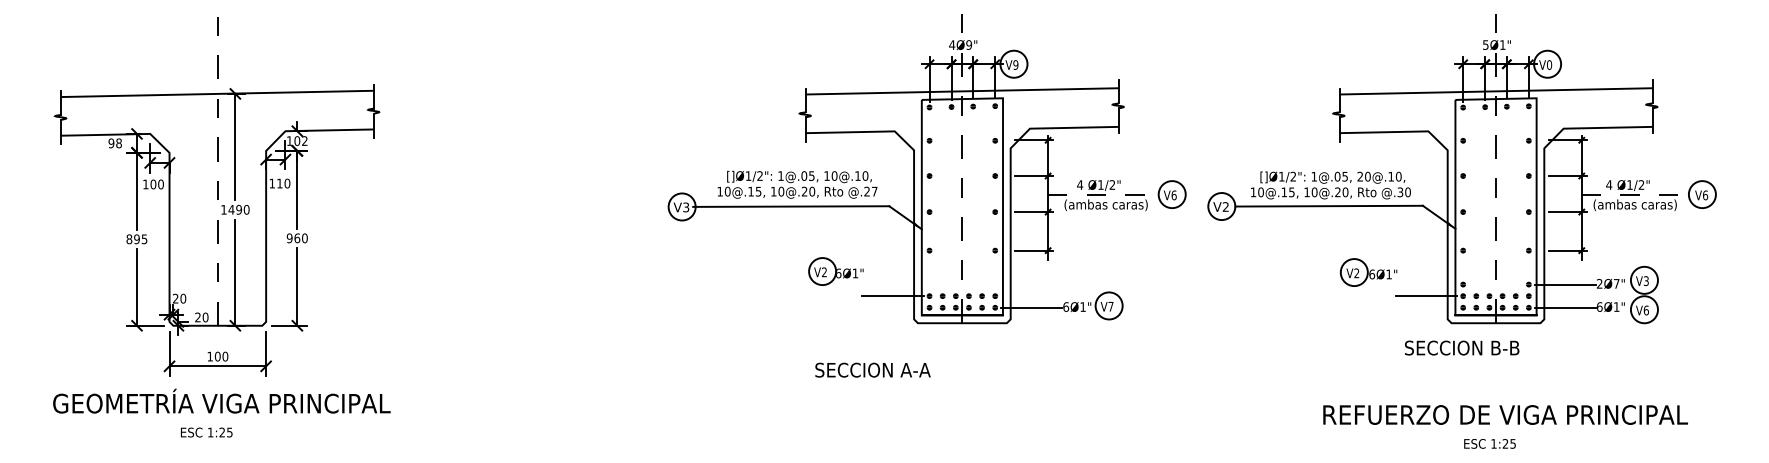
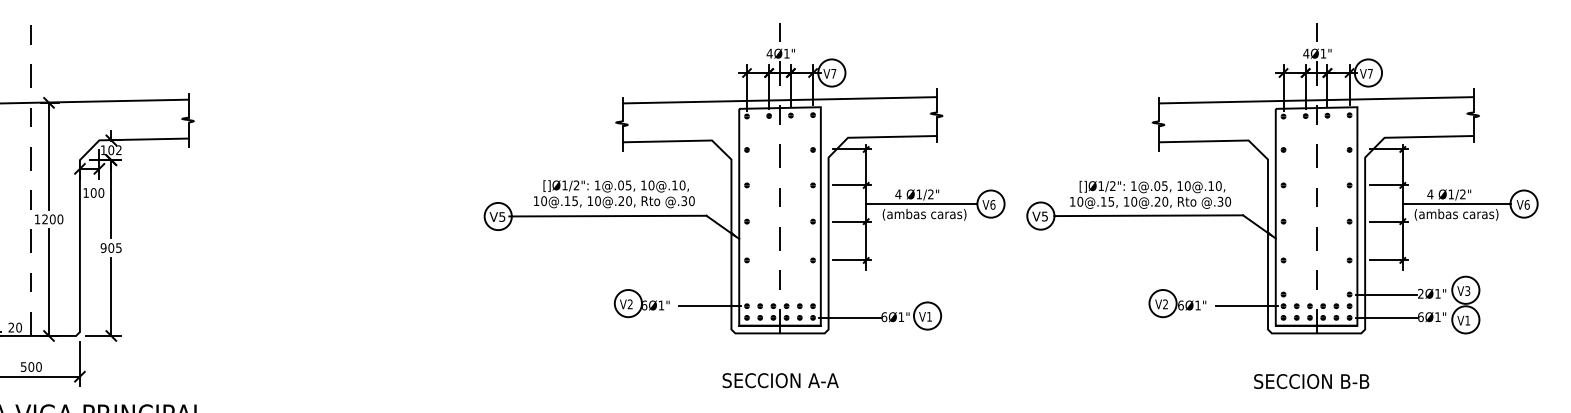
text: (969, 44) -> (787, 53), 4Ø9" -> 4Ø1"
text: (1485, 44) -> (1306, 53), 5Ø1" -> 4Ø1"
text: (1015, 64) -> (833, 73), V9 -> V7
text: (1549, 64) -> (1370, 73), V0 -> V7
text: (1359, 176) -> (1179, 185), 20@.10, -> 10@.10,
text: (279, 183) -> (93, 192), 110 -> 100
text: (870, 191) -> (687, 200), @.27 -> @.30
line: (1103, 194) -> (921, 203), dashed -> solid
line: (1635, 194) -> (1456, 203), dashed -> solid
text: (685, 206) -> (501, 216), V3 -> V5
text: (1225, 206) -> (1044, 216), V2 -> V5
text: (234, 209) -> (48, 219), 1490 -> 1200
text: (300, 238) -> (114, 248), 960 -> 905
part: (835, 271) -> (641, 303), moved
part: (1368, 272) -> (1177, 303), moved
text: (1616, 283) -> (1437, 293), 2Ø7" -> 2Ø1"
text: (1110, 306) -> (928, 316), V7 -> V1
text: (1645, 310) -> (1466, 320), V6 -> V1
text: (1462, 347) -> (1312, 380), moved
text: (209, 356) -> (22, 366), 100 -> 500
text: (872, 369) -> (780, 379), moved

